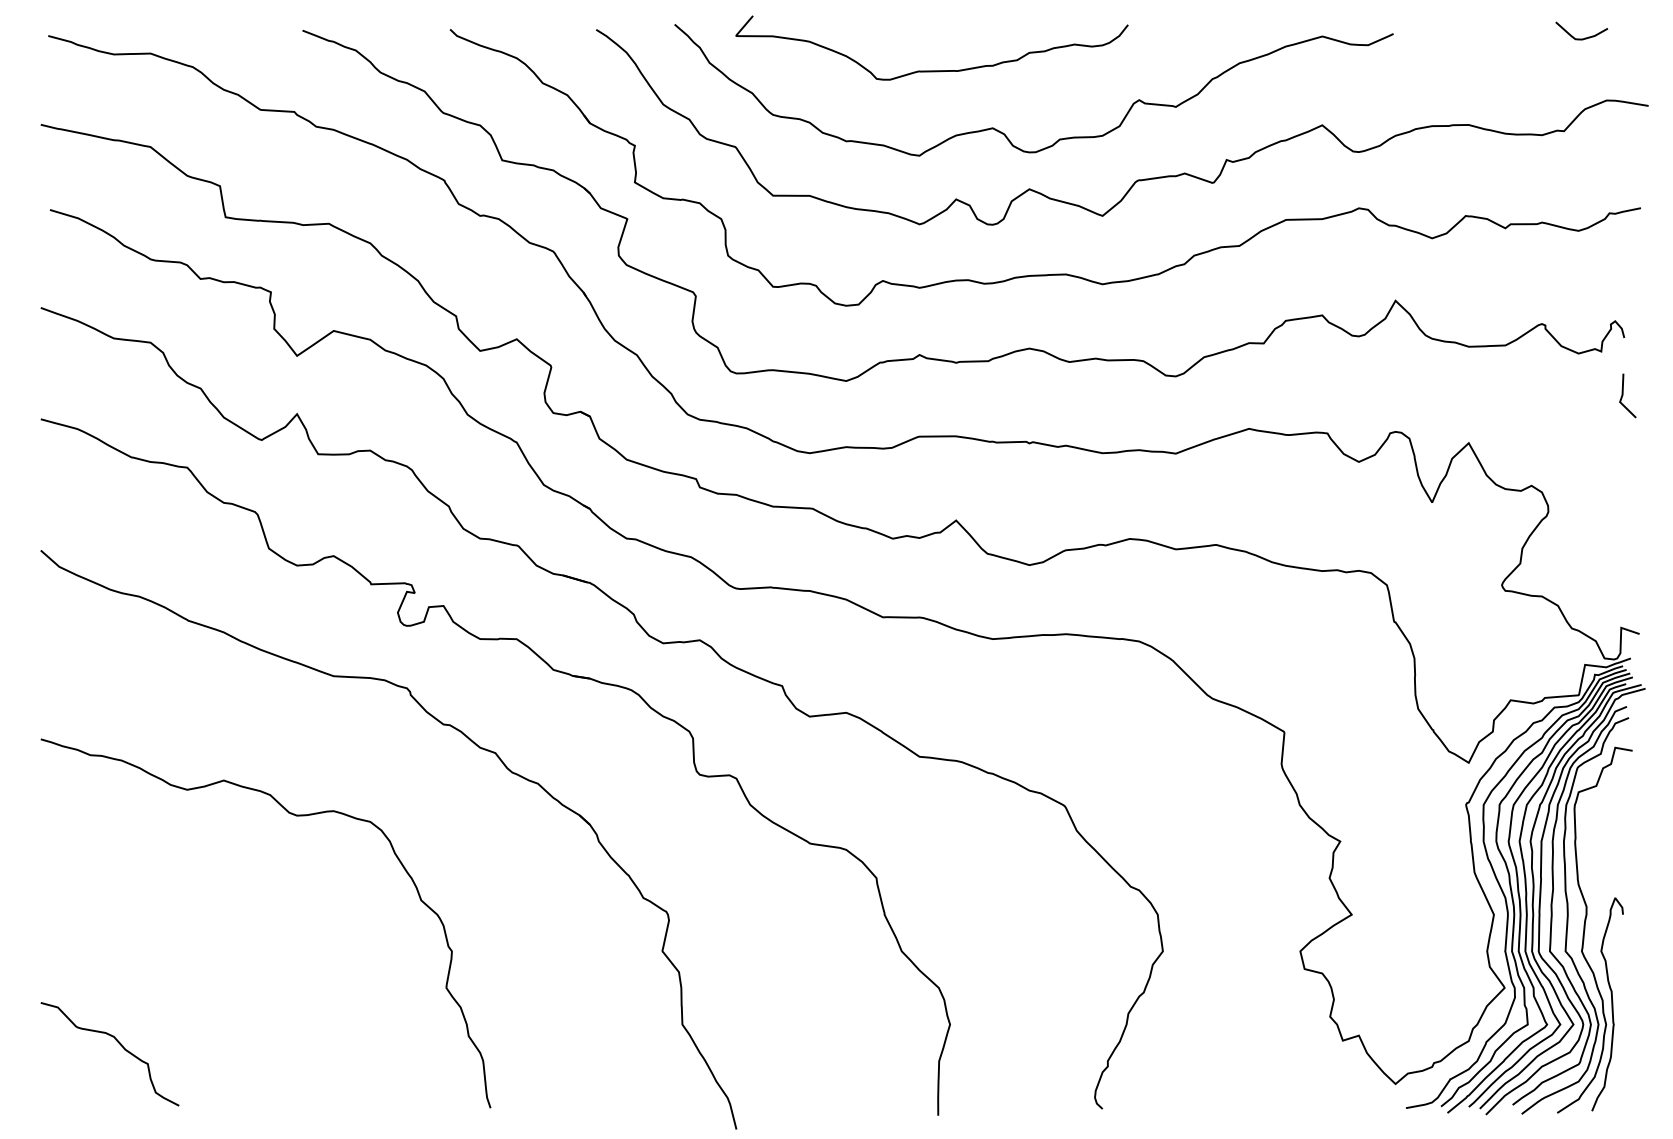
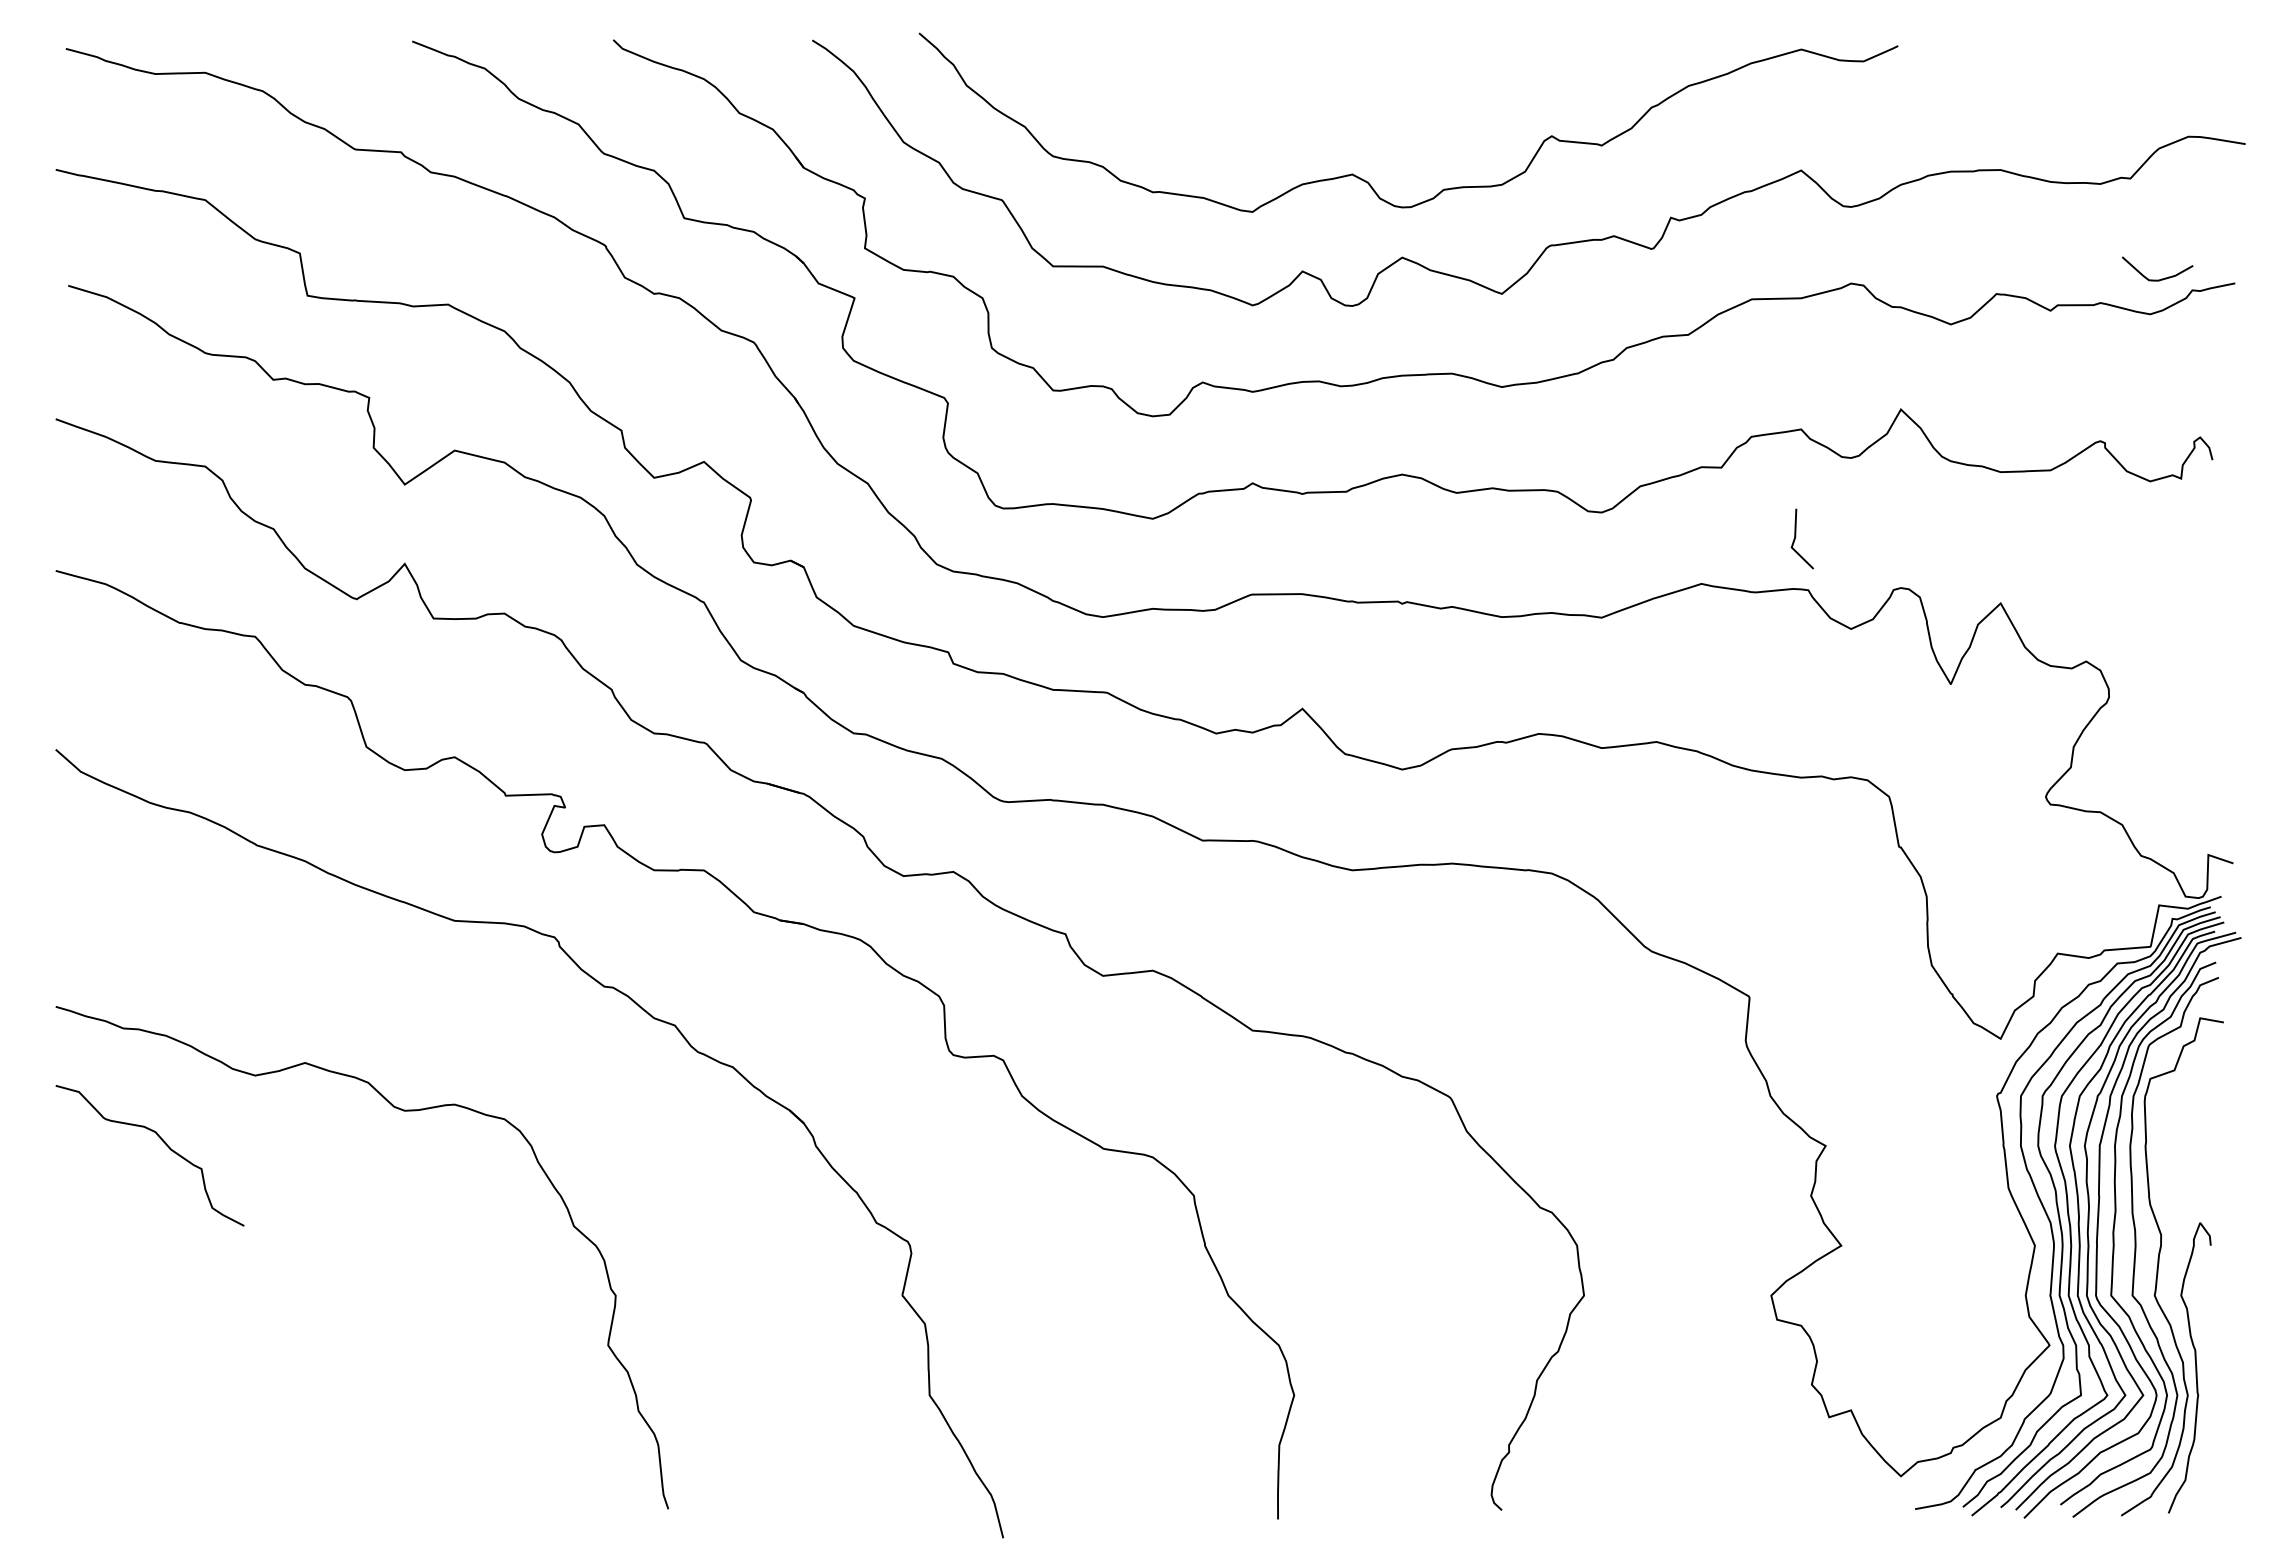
curve: (1584, 37) -> (2161, 278), moved
curve: (931, 70) -> (1269, 96), removed
line: (1623, 394) -> (1796, 536), moved
curve: (119, 1043) -> (162, 1141), moved

